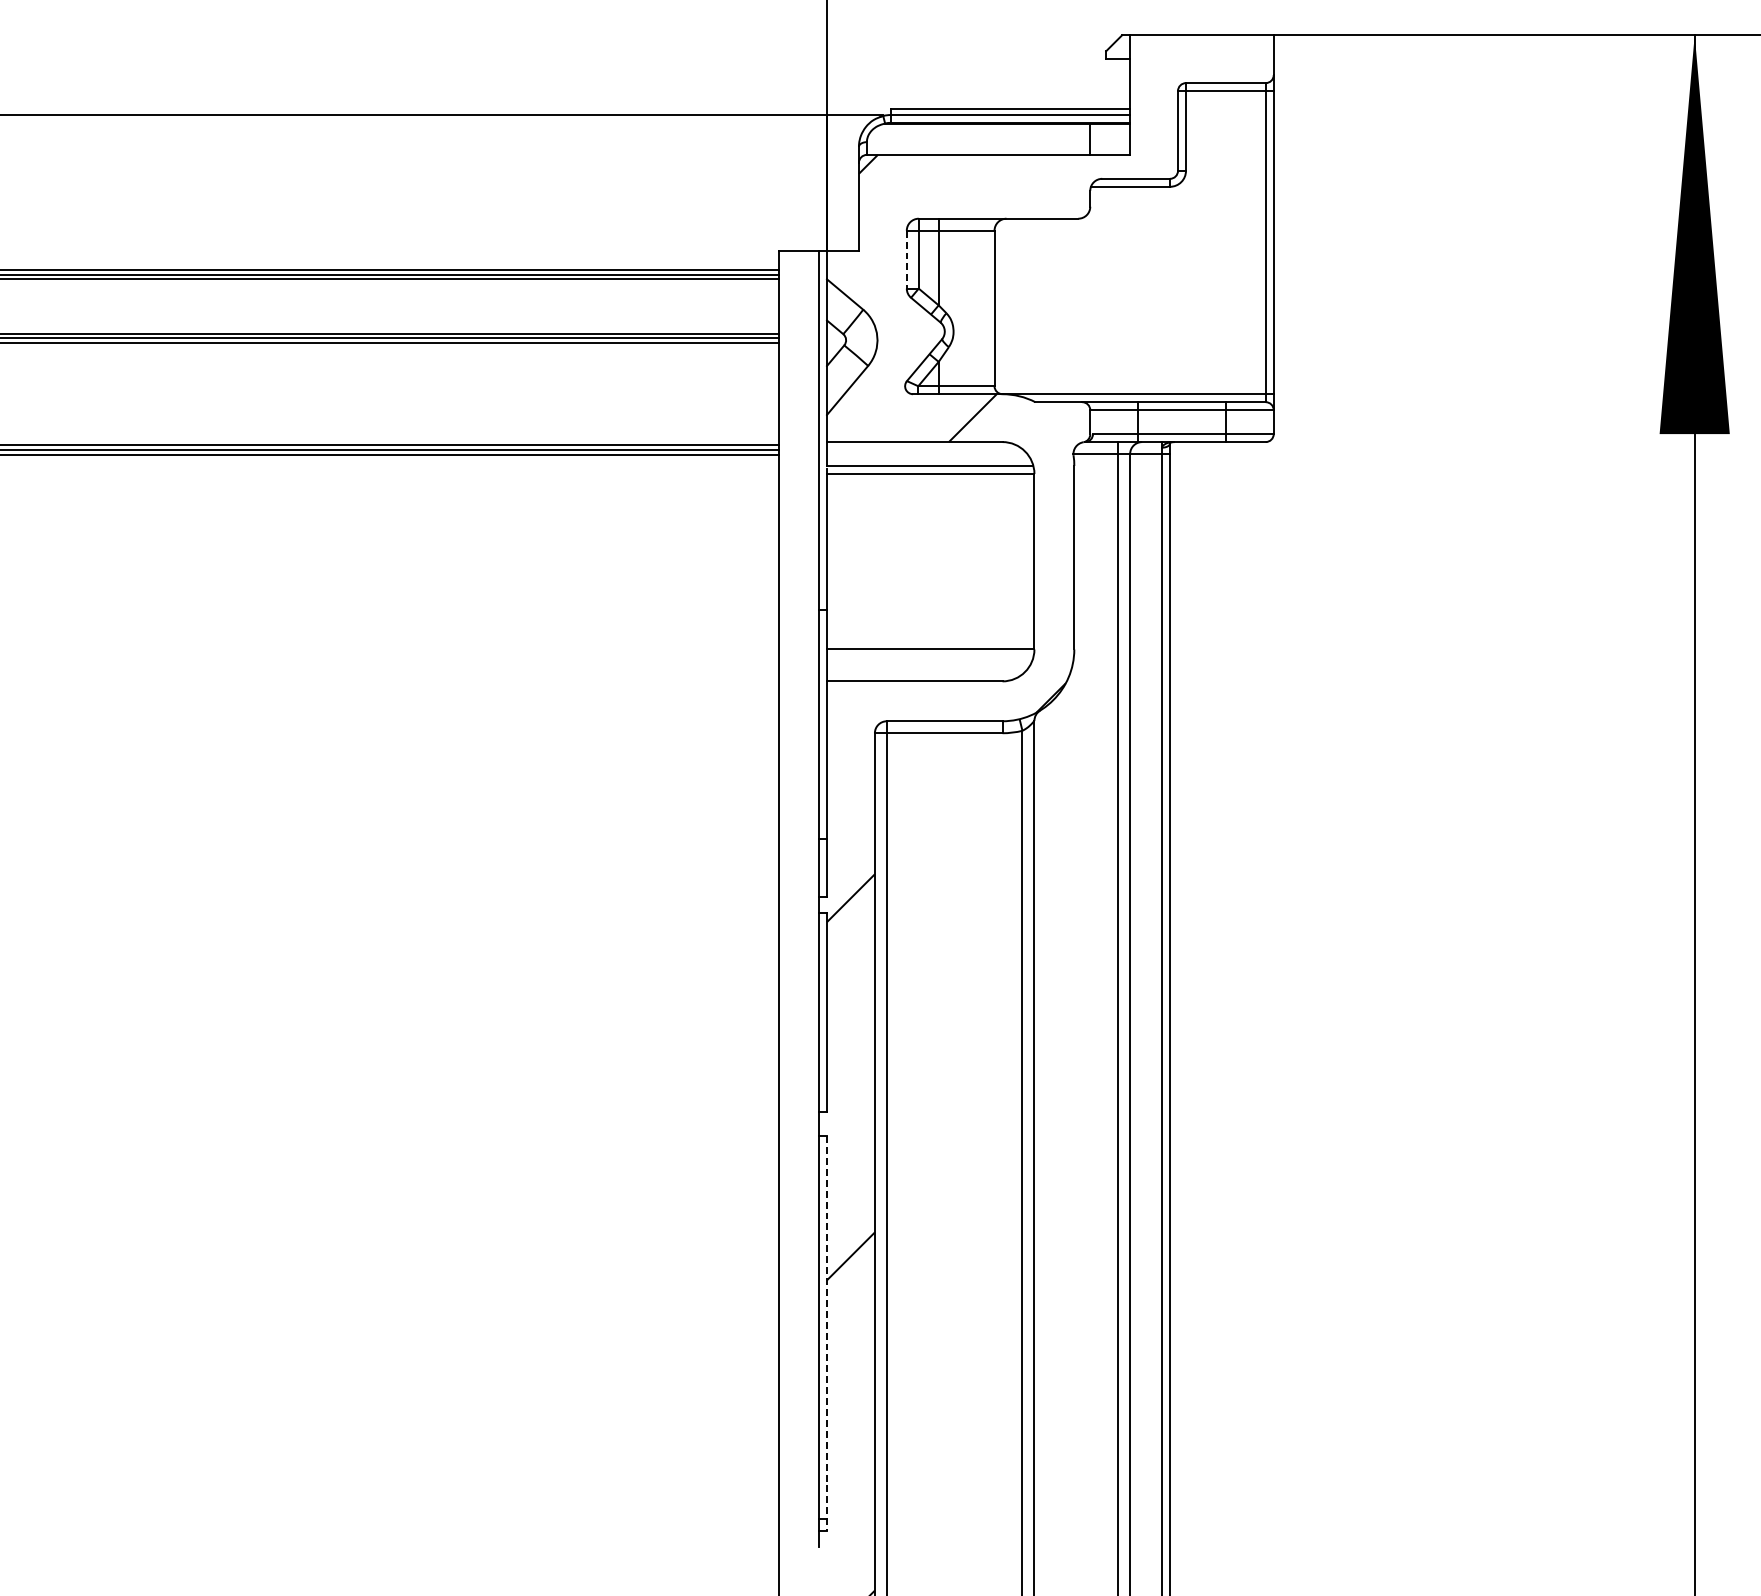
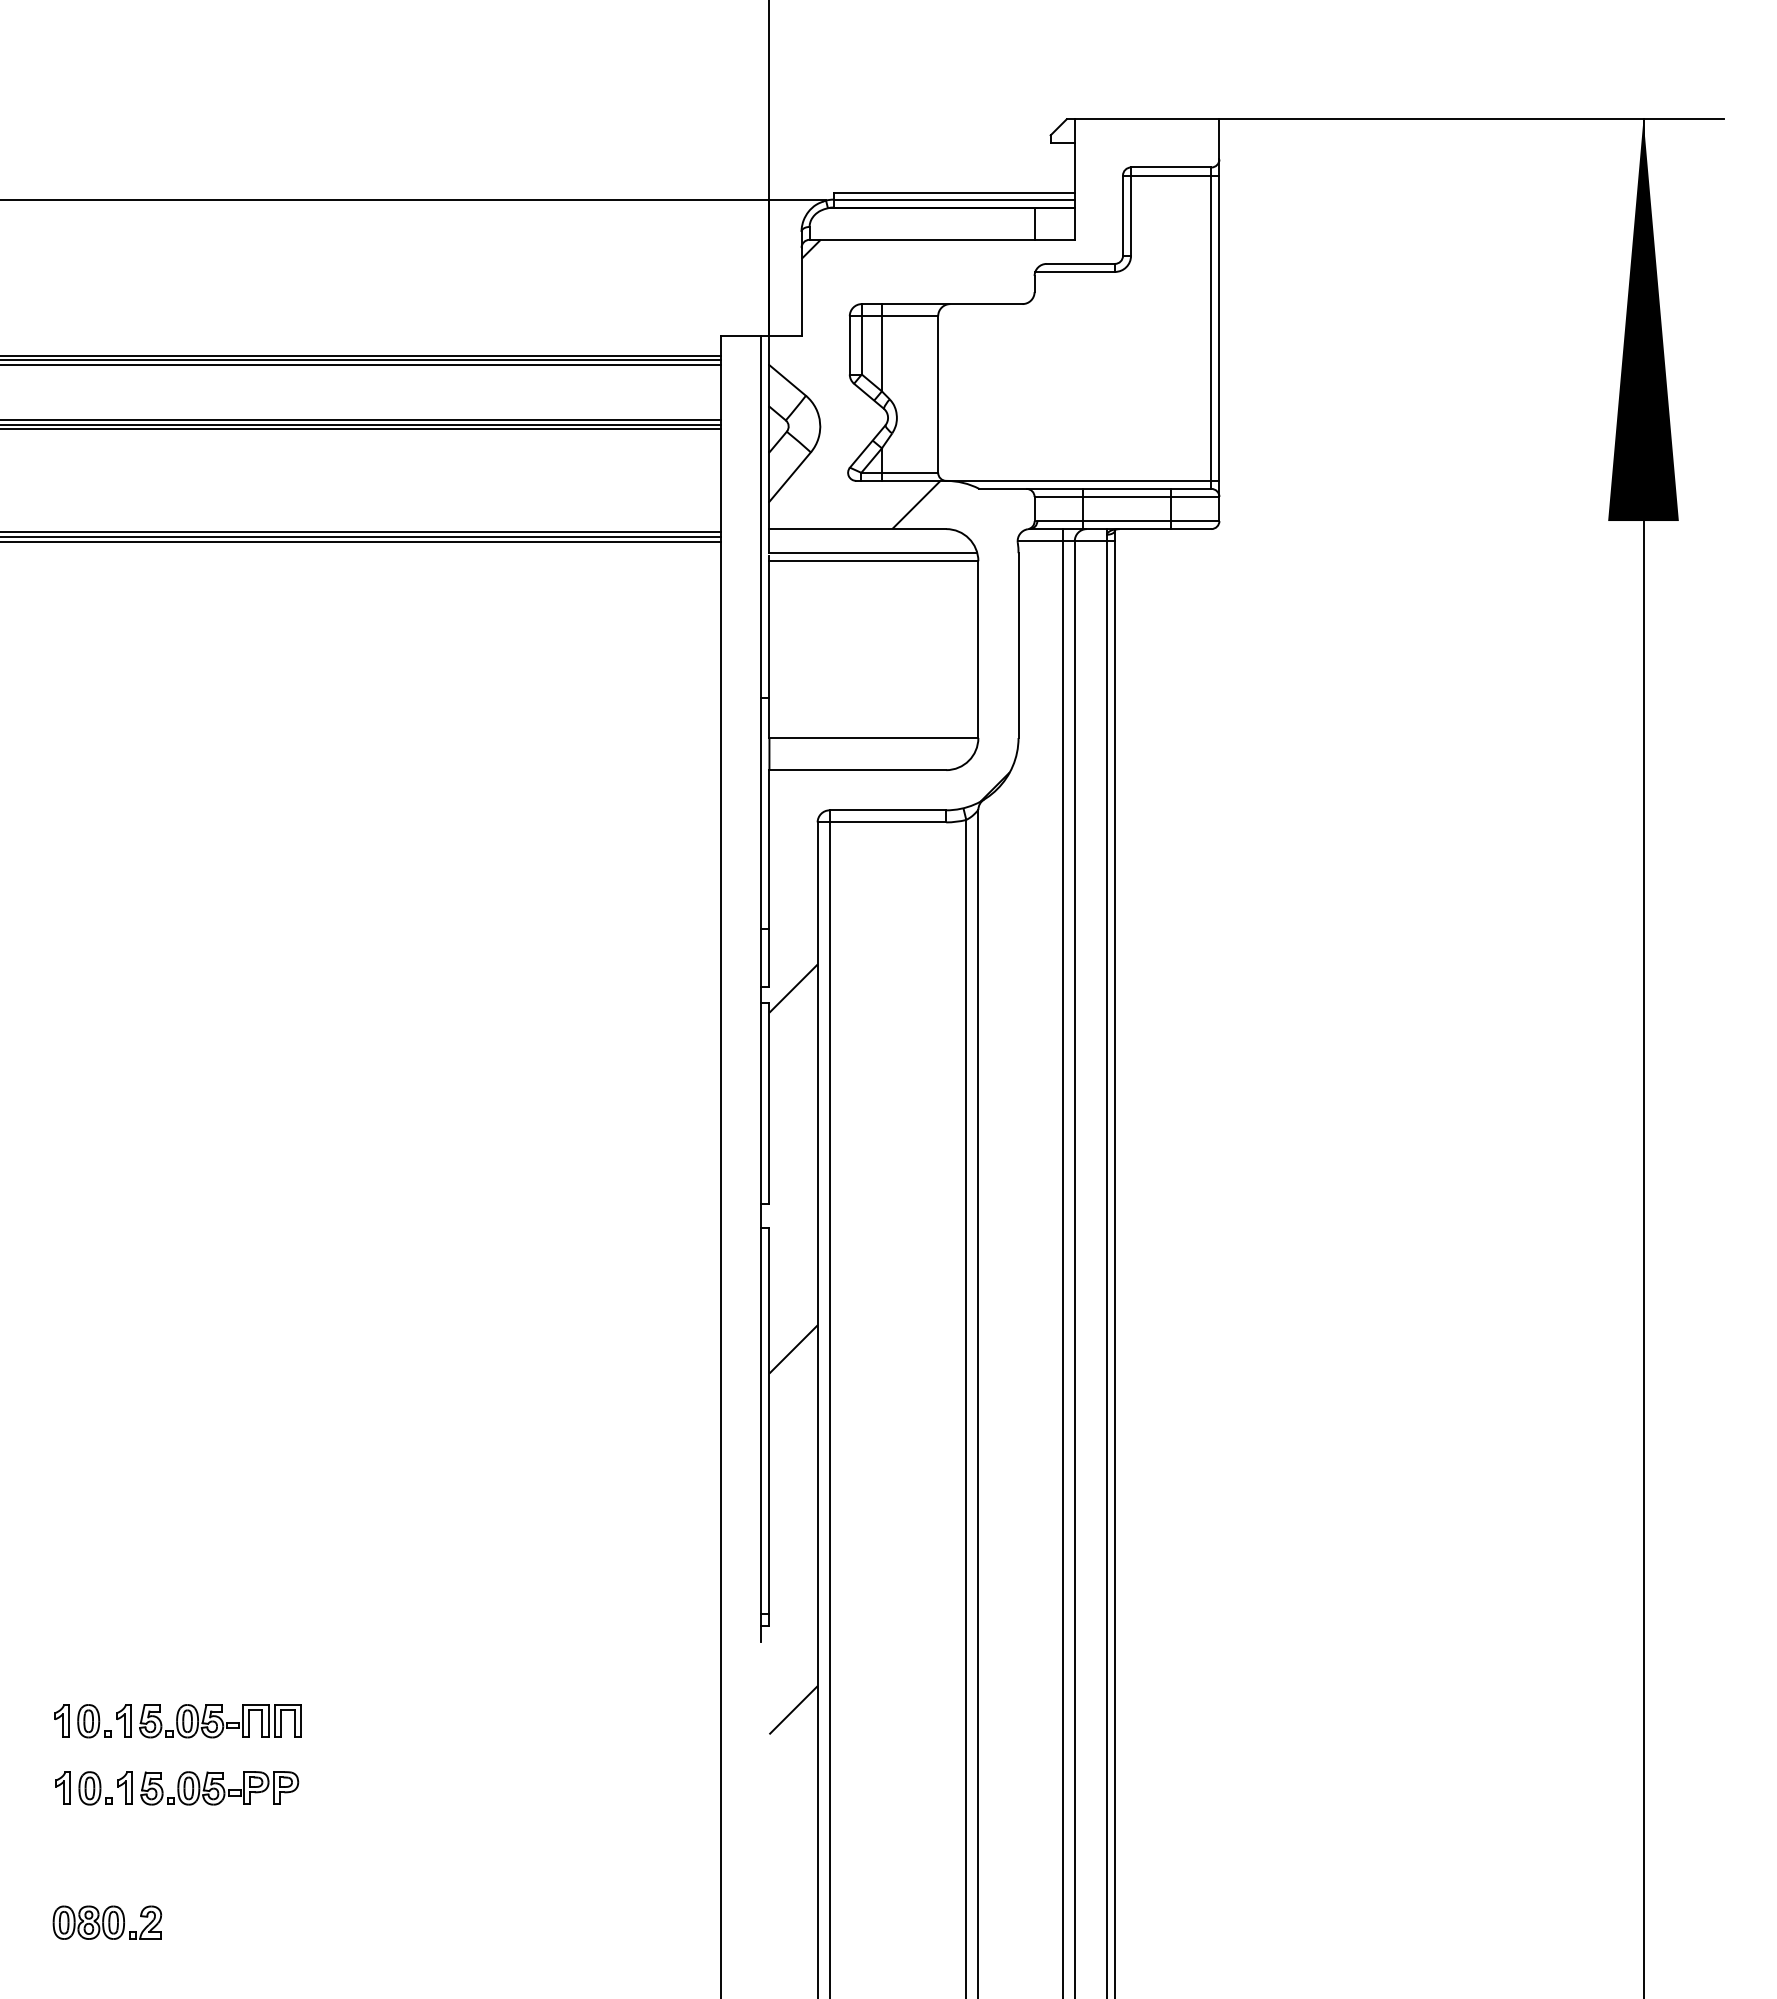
line: (906, 259) -> (849, 345), dashed -> solid
line: (827, 1333) -> (769, 1427), dashed -> solid

